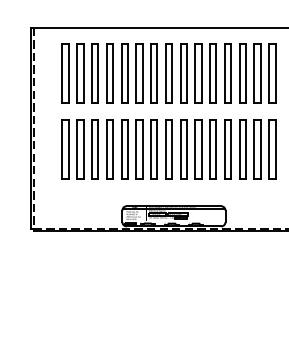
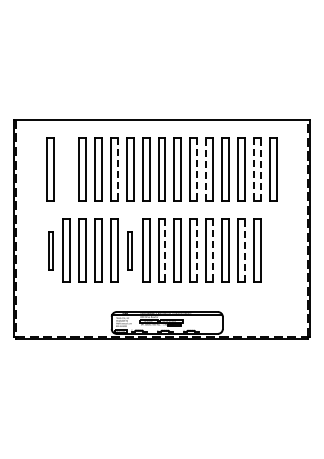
part: (80, 73) -> (66, 169), removed
line: (127, 73) -> (117, 169), solid -> dashed
line: (201, 73) -> (197, 169), solid -> dashed
line: (210, 73) -> (206, 169), solid -> dashed
line: (254, 73) -> (253, 169), solid -> dashed
line: (260, 73) -> (260, 169), solid -> dashed
part: (65, 149) -> (50, 250), size x0.6
part: (139, 149) -> (130, 250), size x0.6
line: (172, 149) -> (165, 250), solid -> dashed
line: (201, 149) -> (197, 250), solid -> dashed
line: (216, 149) -> (213, 250), solid -> dashed
line: (245, 149) -> (244, 250), solid -> dashed
part: (272, 149) -> (273, 250), removed

